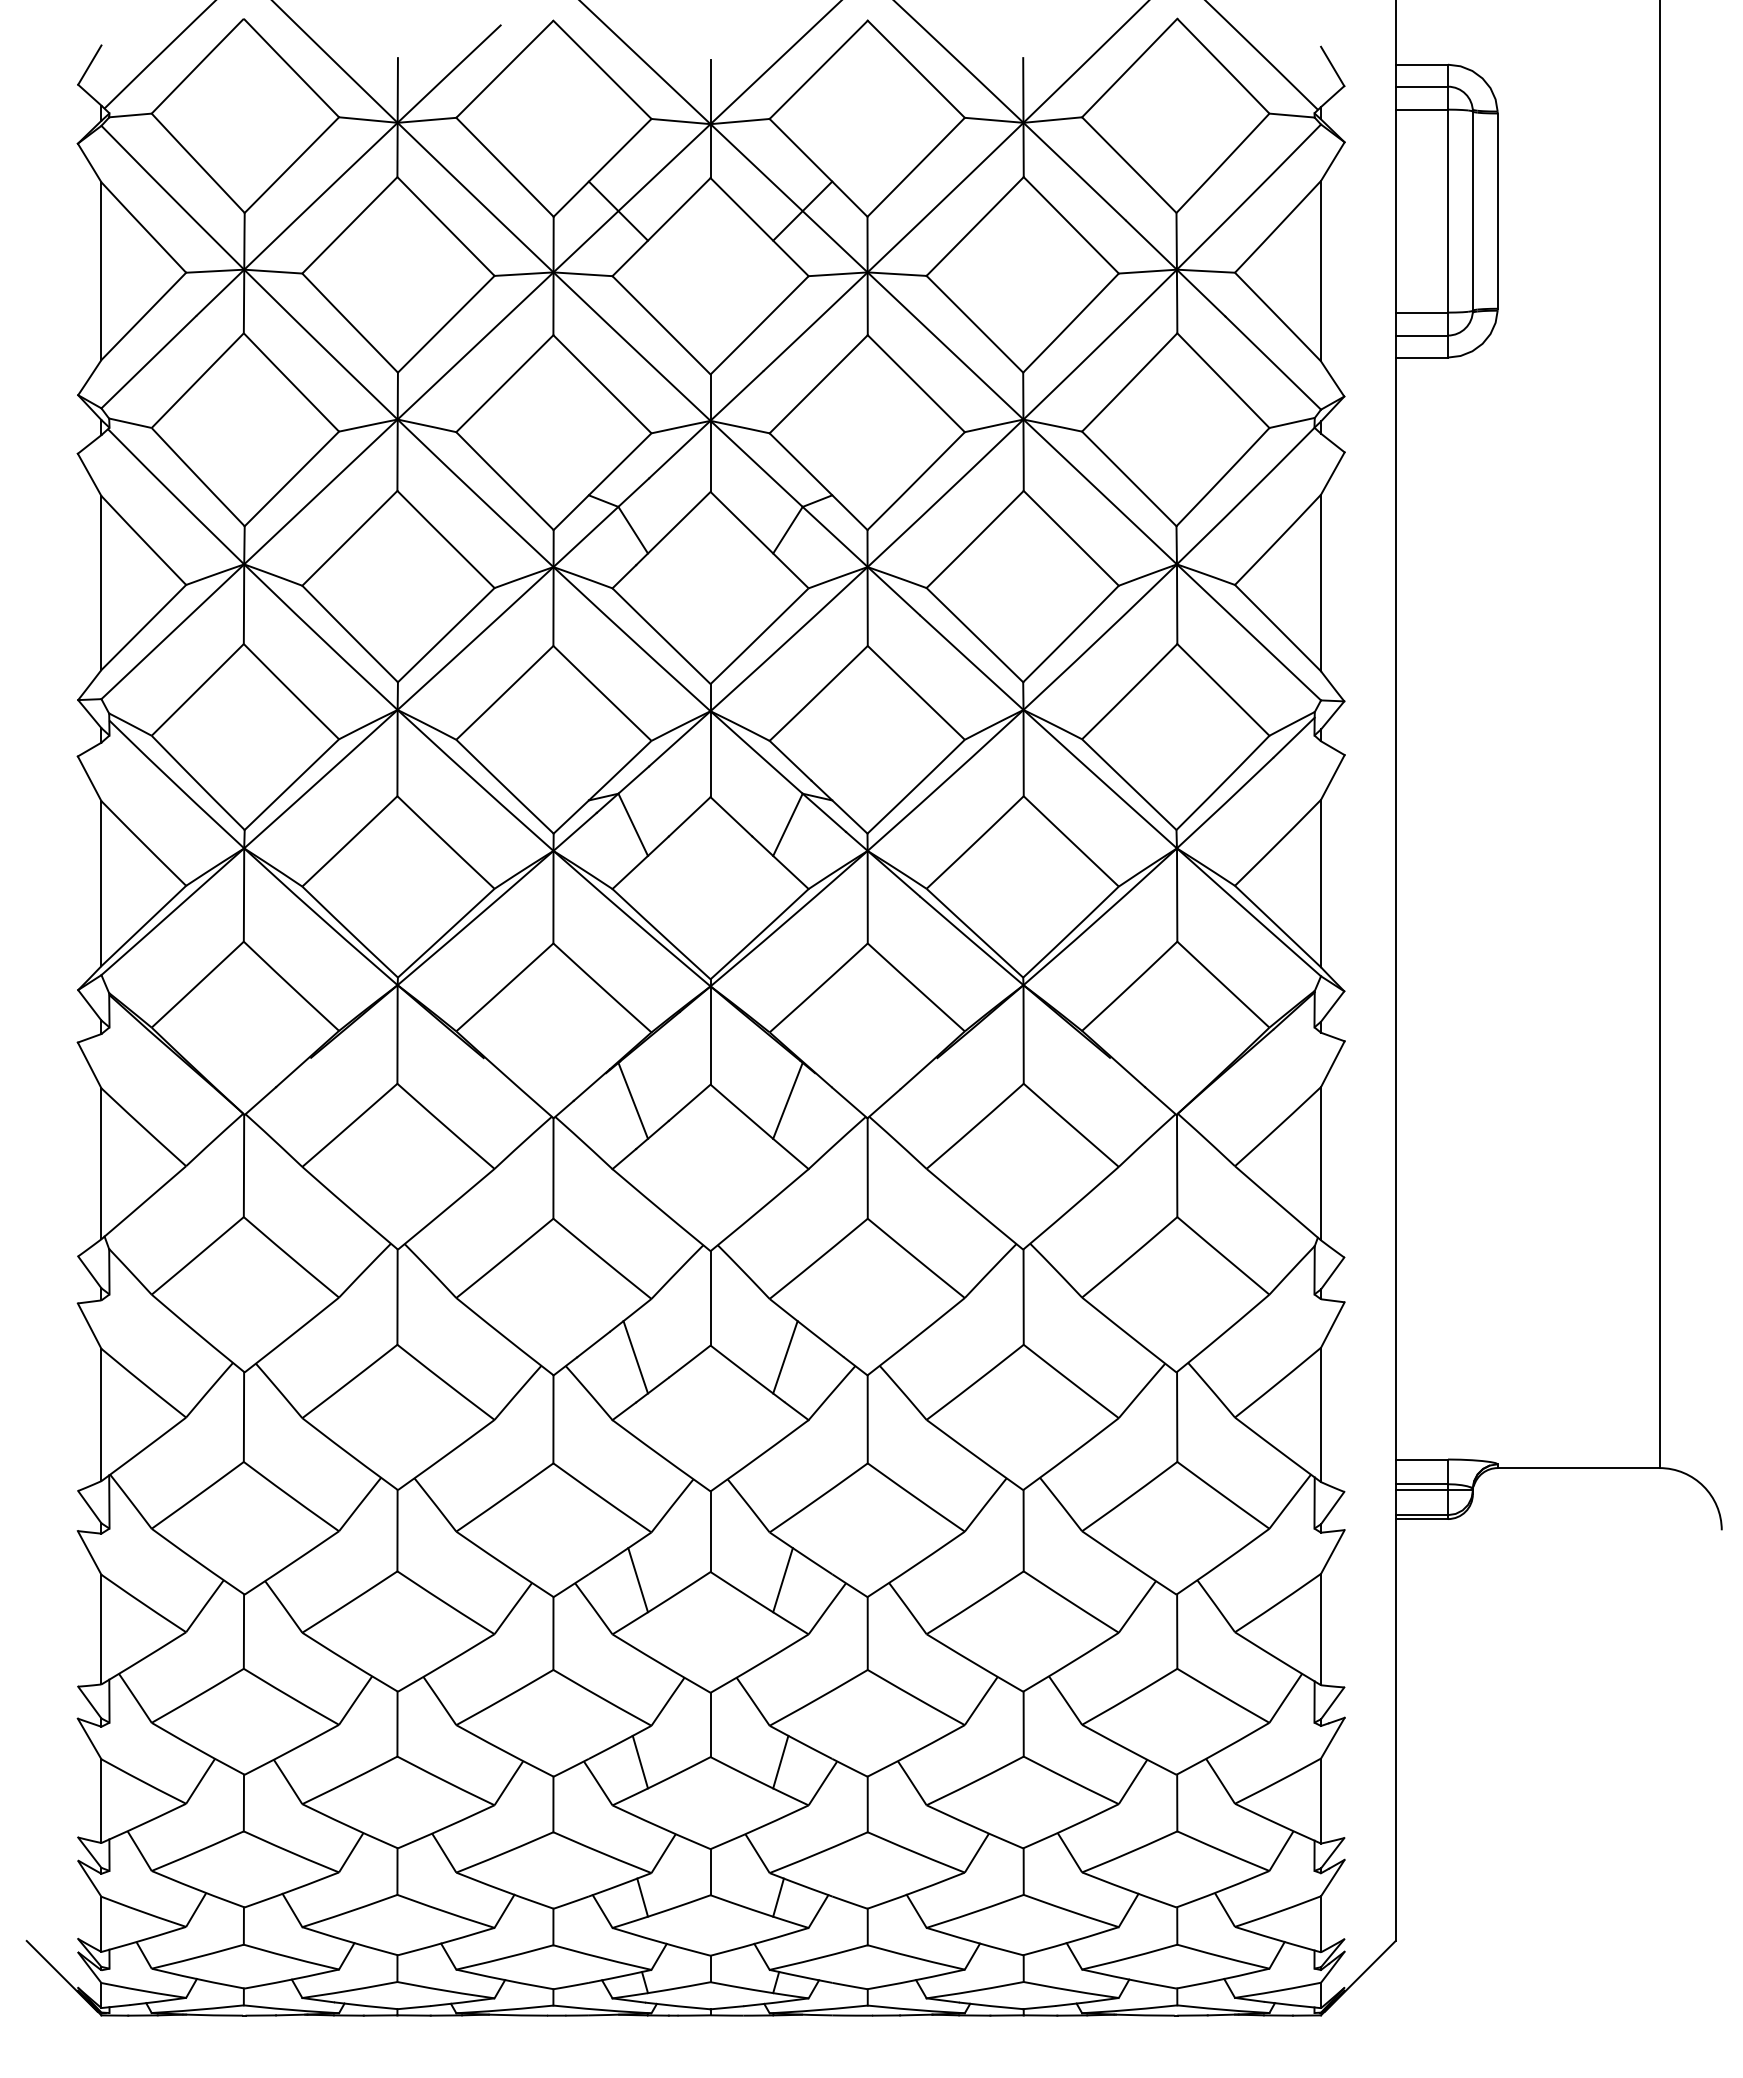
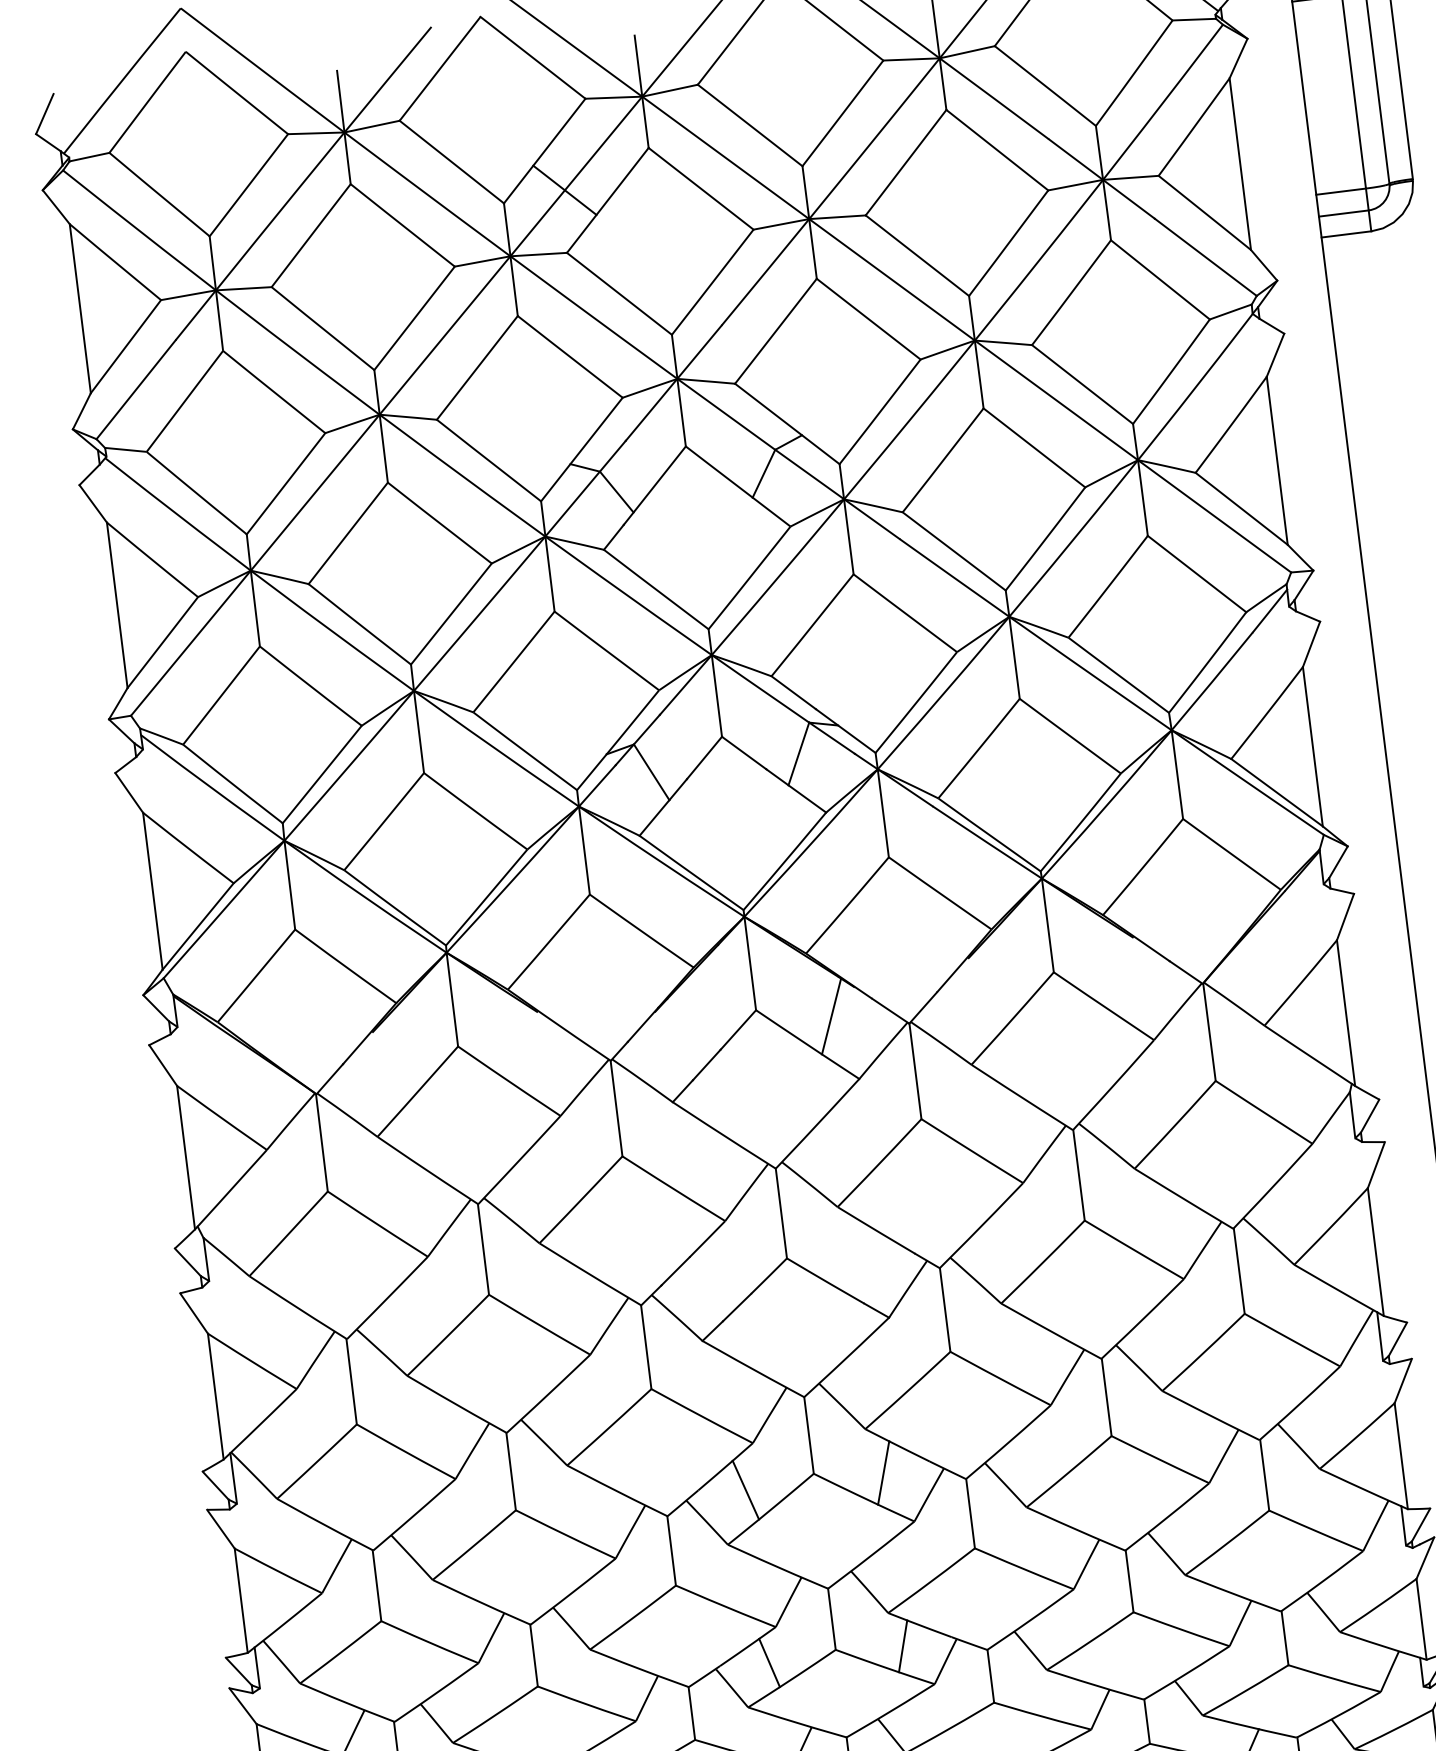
line: (802, 210) -> (739, 167), removed
line: (633, 1100) -> (684, 1034), removed
line: (635, 1357) -> (716, 1278), removed
line: (785, 1357) -> (859, 1260), removed

